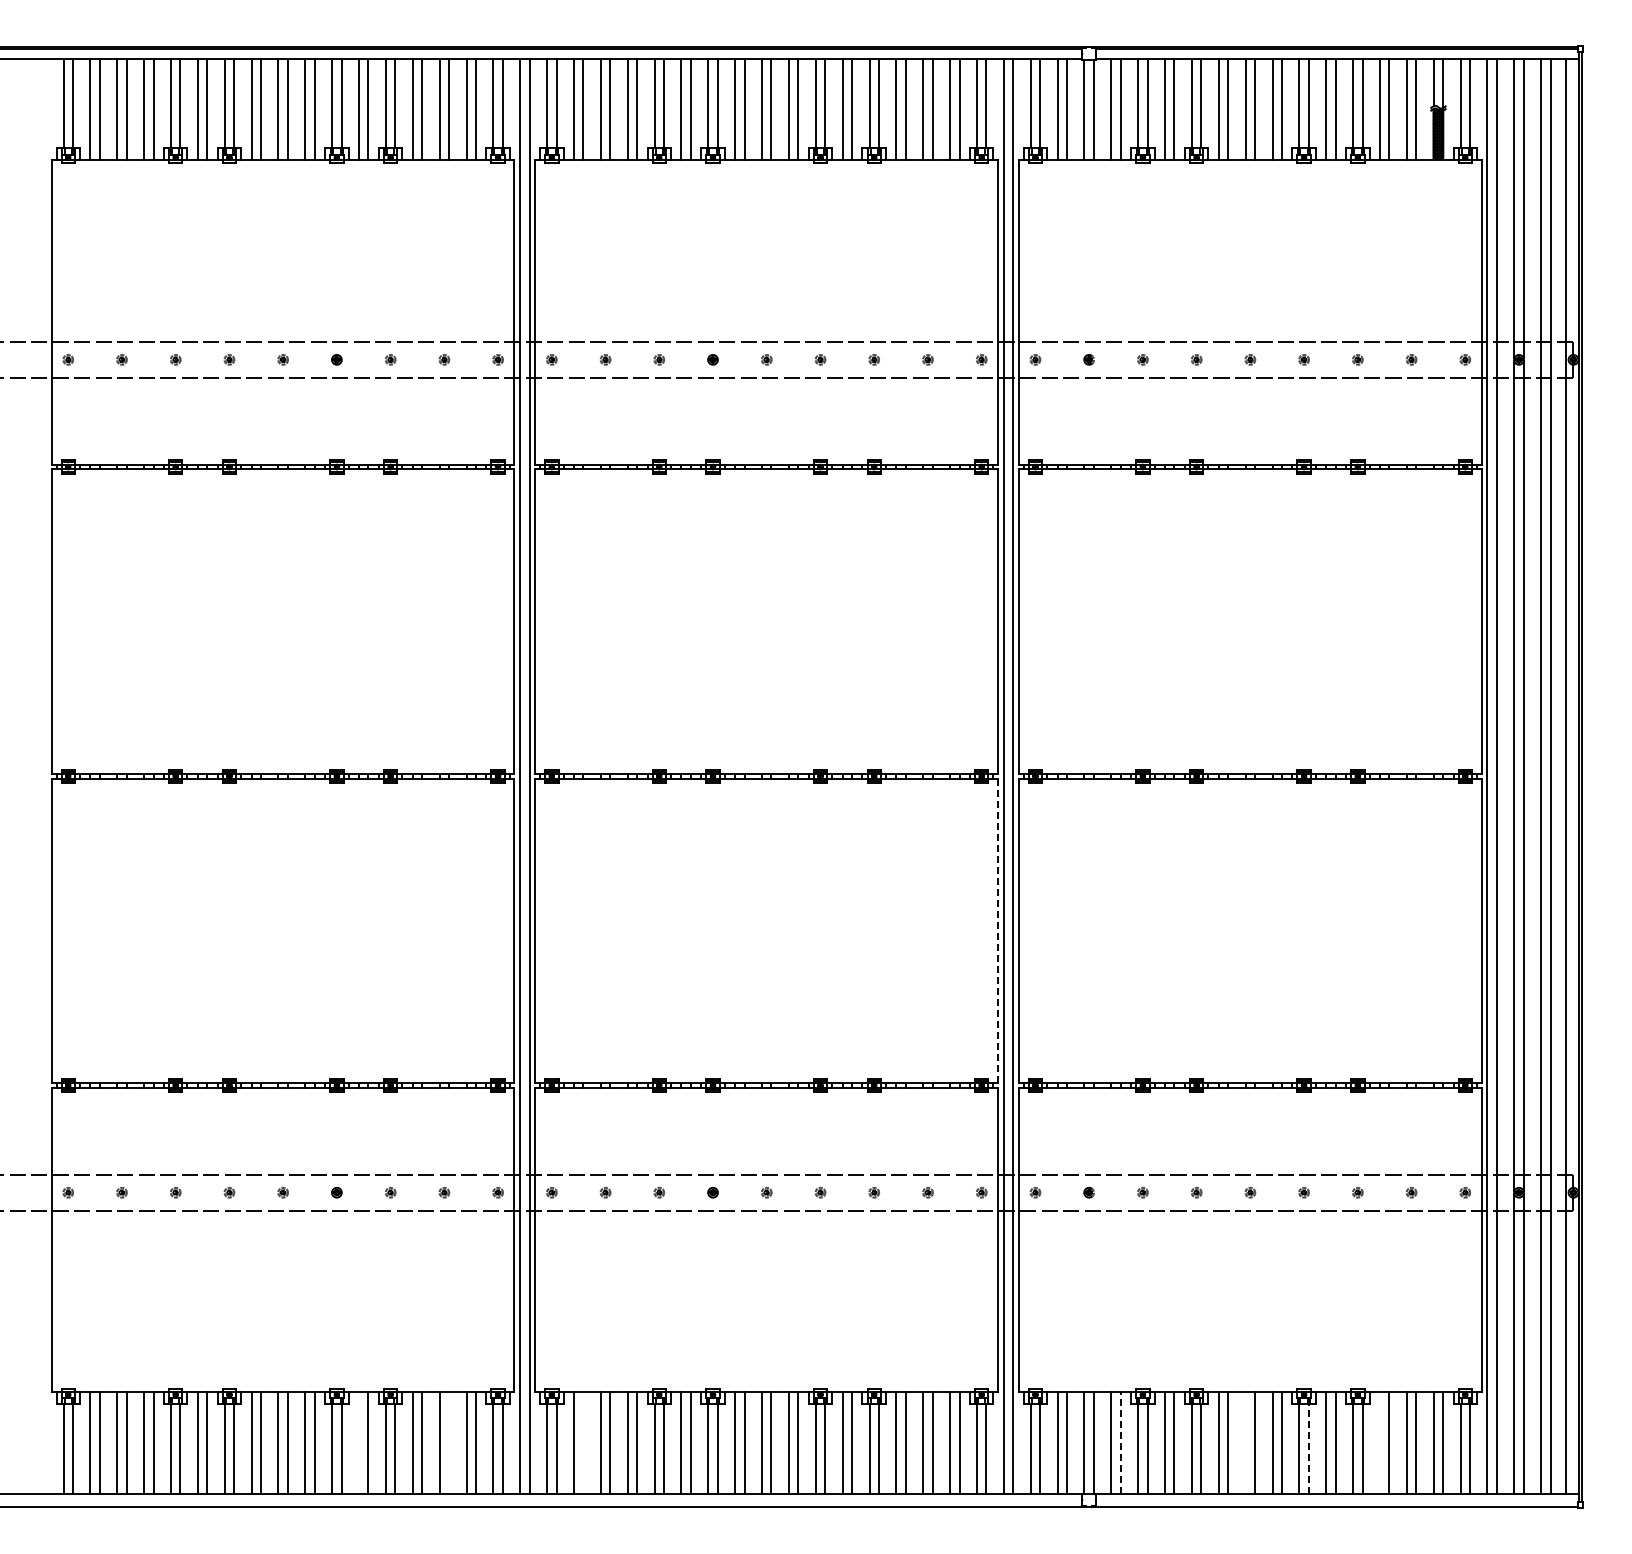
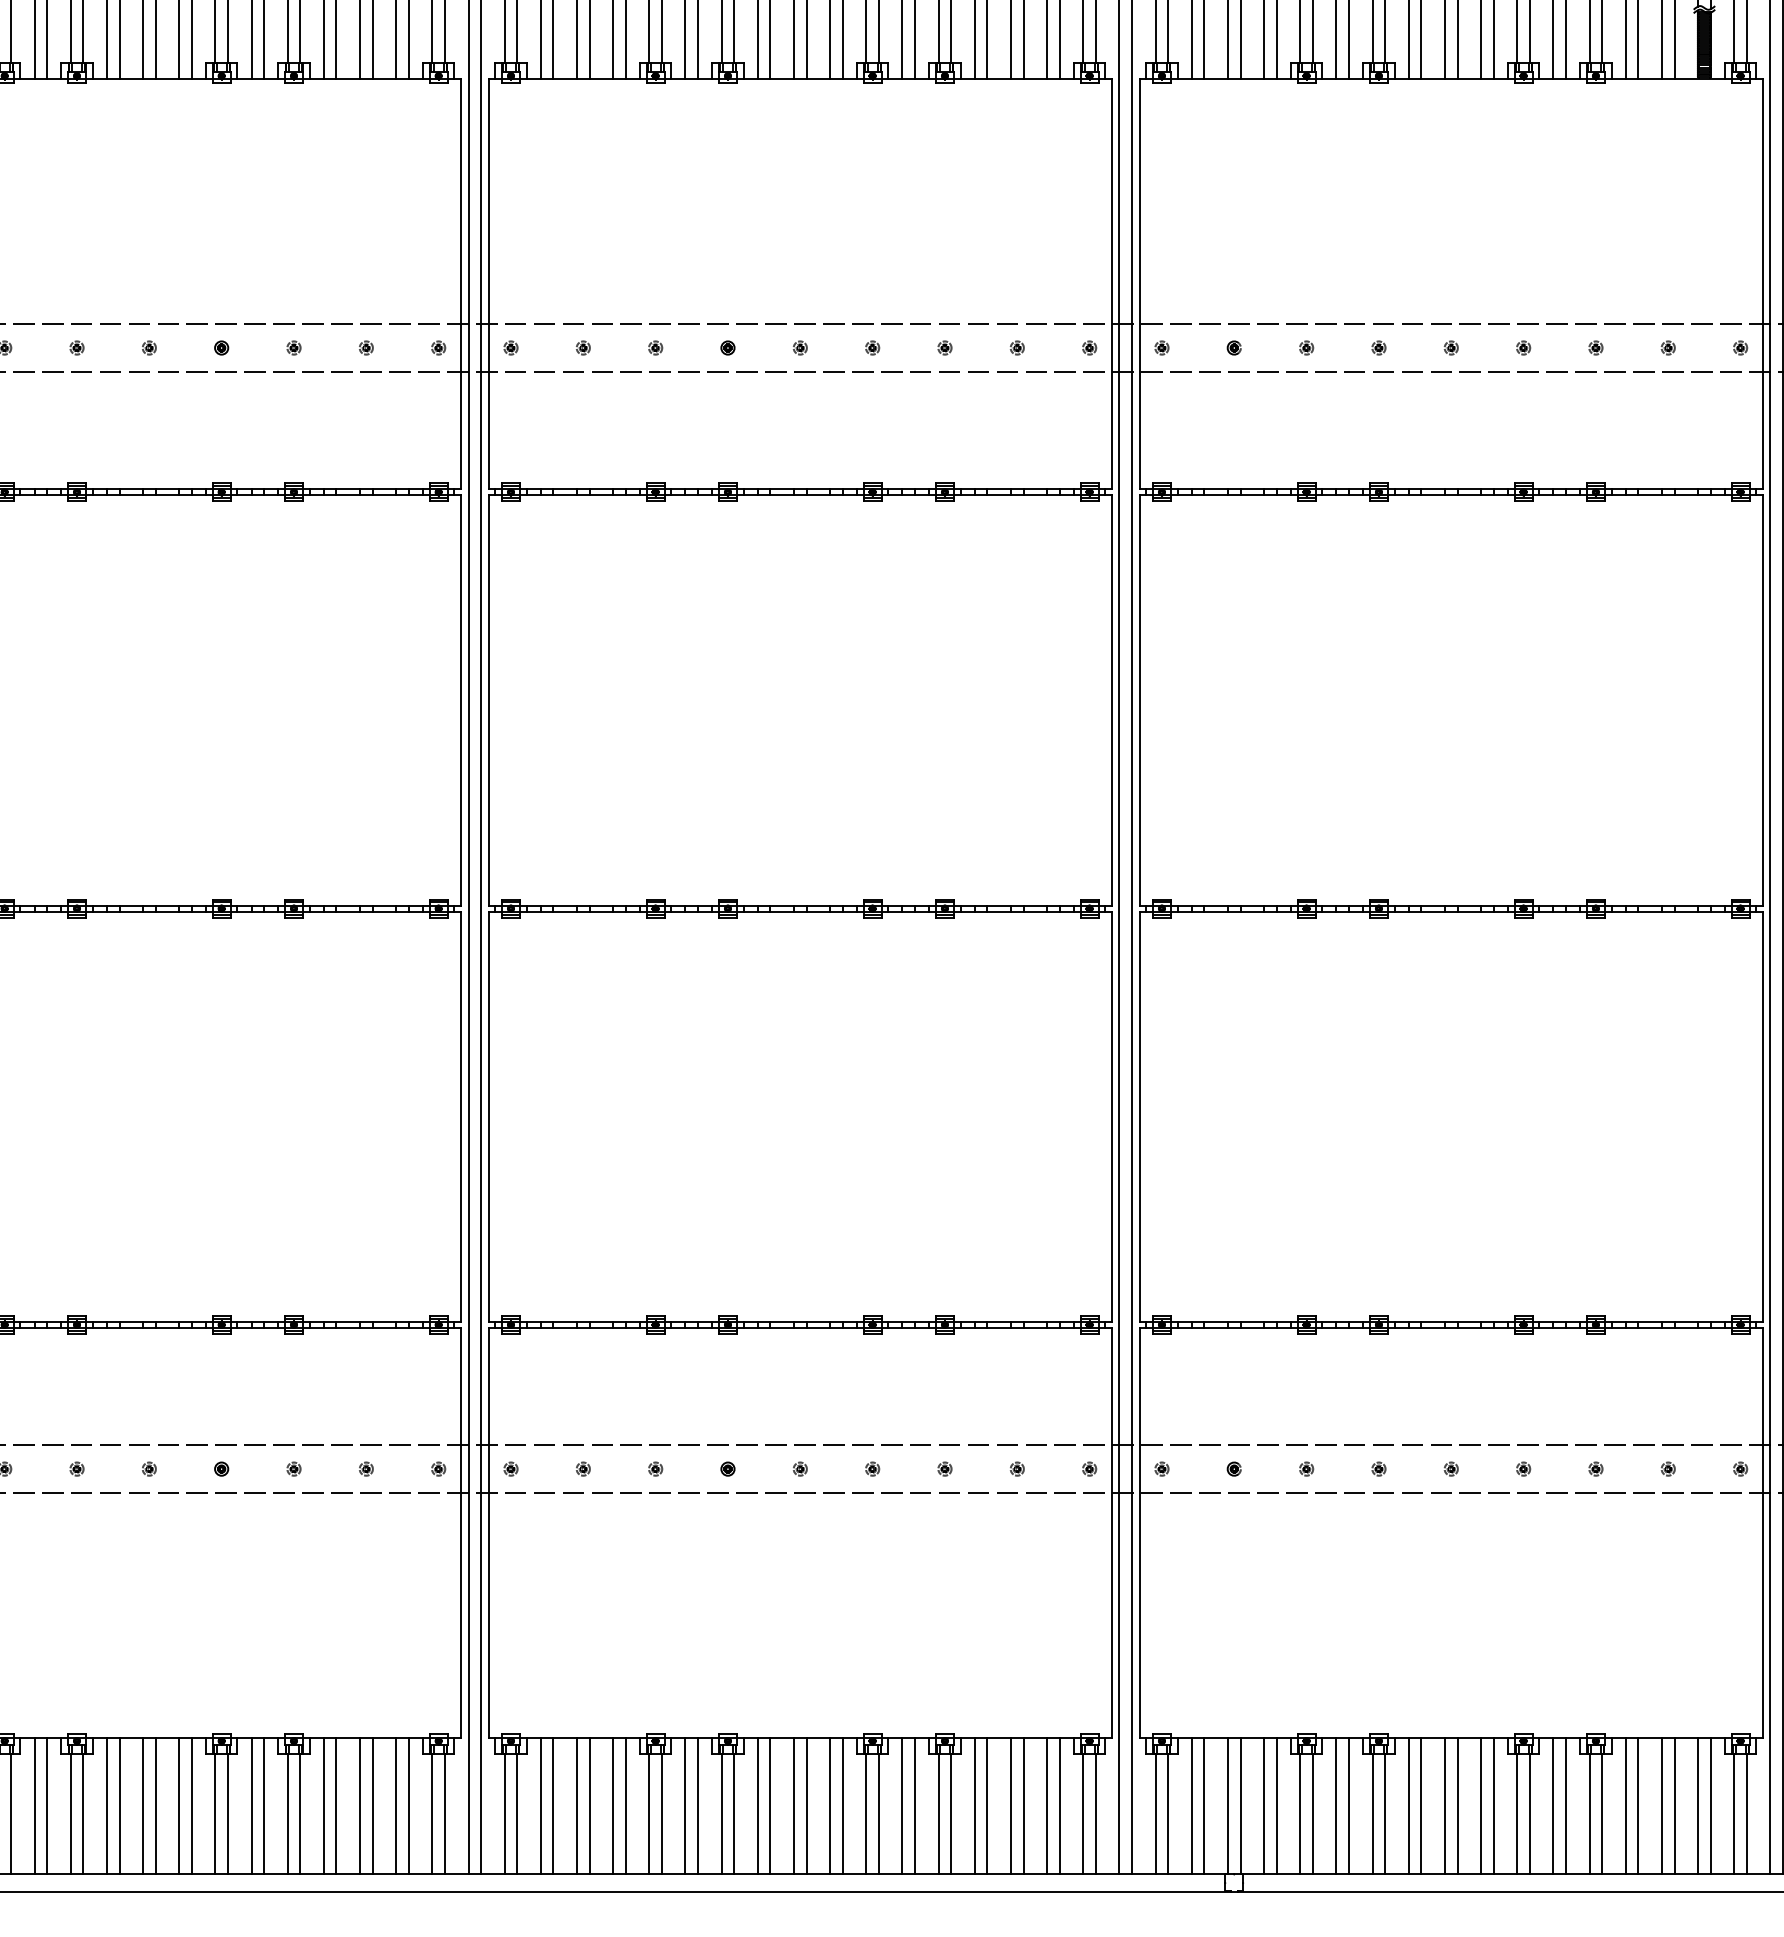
line: (998, 931) -> (1112, 1117), dashed -> solid
line: (359, 1442) -> (252, 1805), added
line: (449, 1442) -> (373, 1805), added
line: (583, 1442) -> (553, 1805), added
line: (1245, 1442) -> (1444, 1805), added
line: (1379, 1442) -> (1625, 1805), added
line: (1120, 1443) -> (1276, 1806), dashed -> solid
line: (1308, 1448) -> (1529, 1813), dashed -> solid

